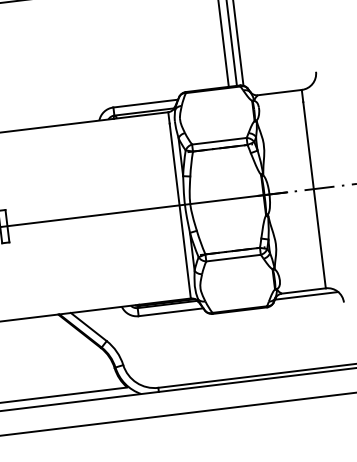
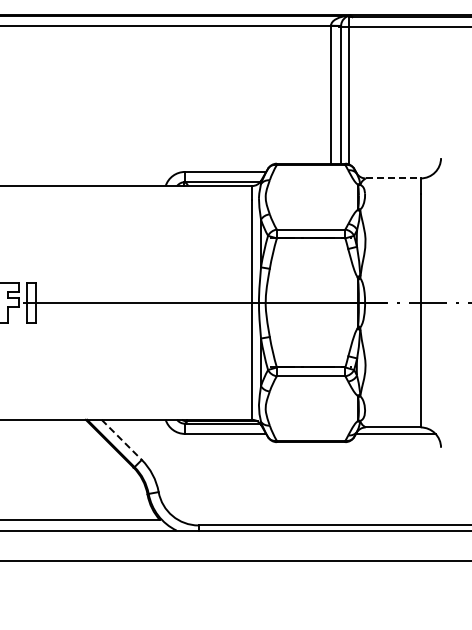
line: (280, 92) -> (393, 178), solid -> dashed
line: (89, 327) -> (122, 440), solid -> dashed

